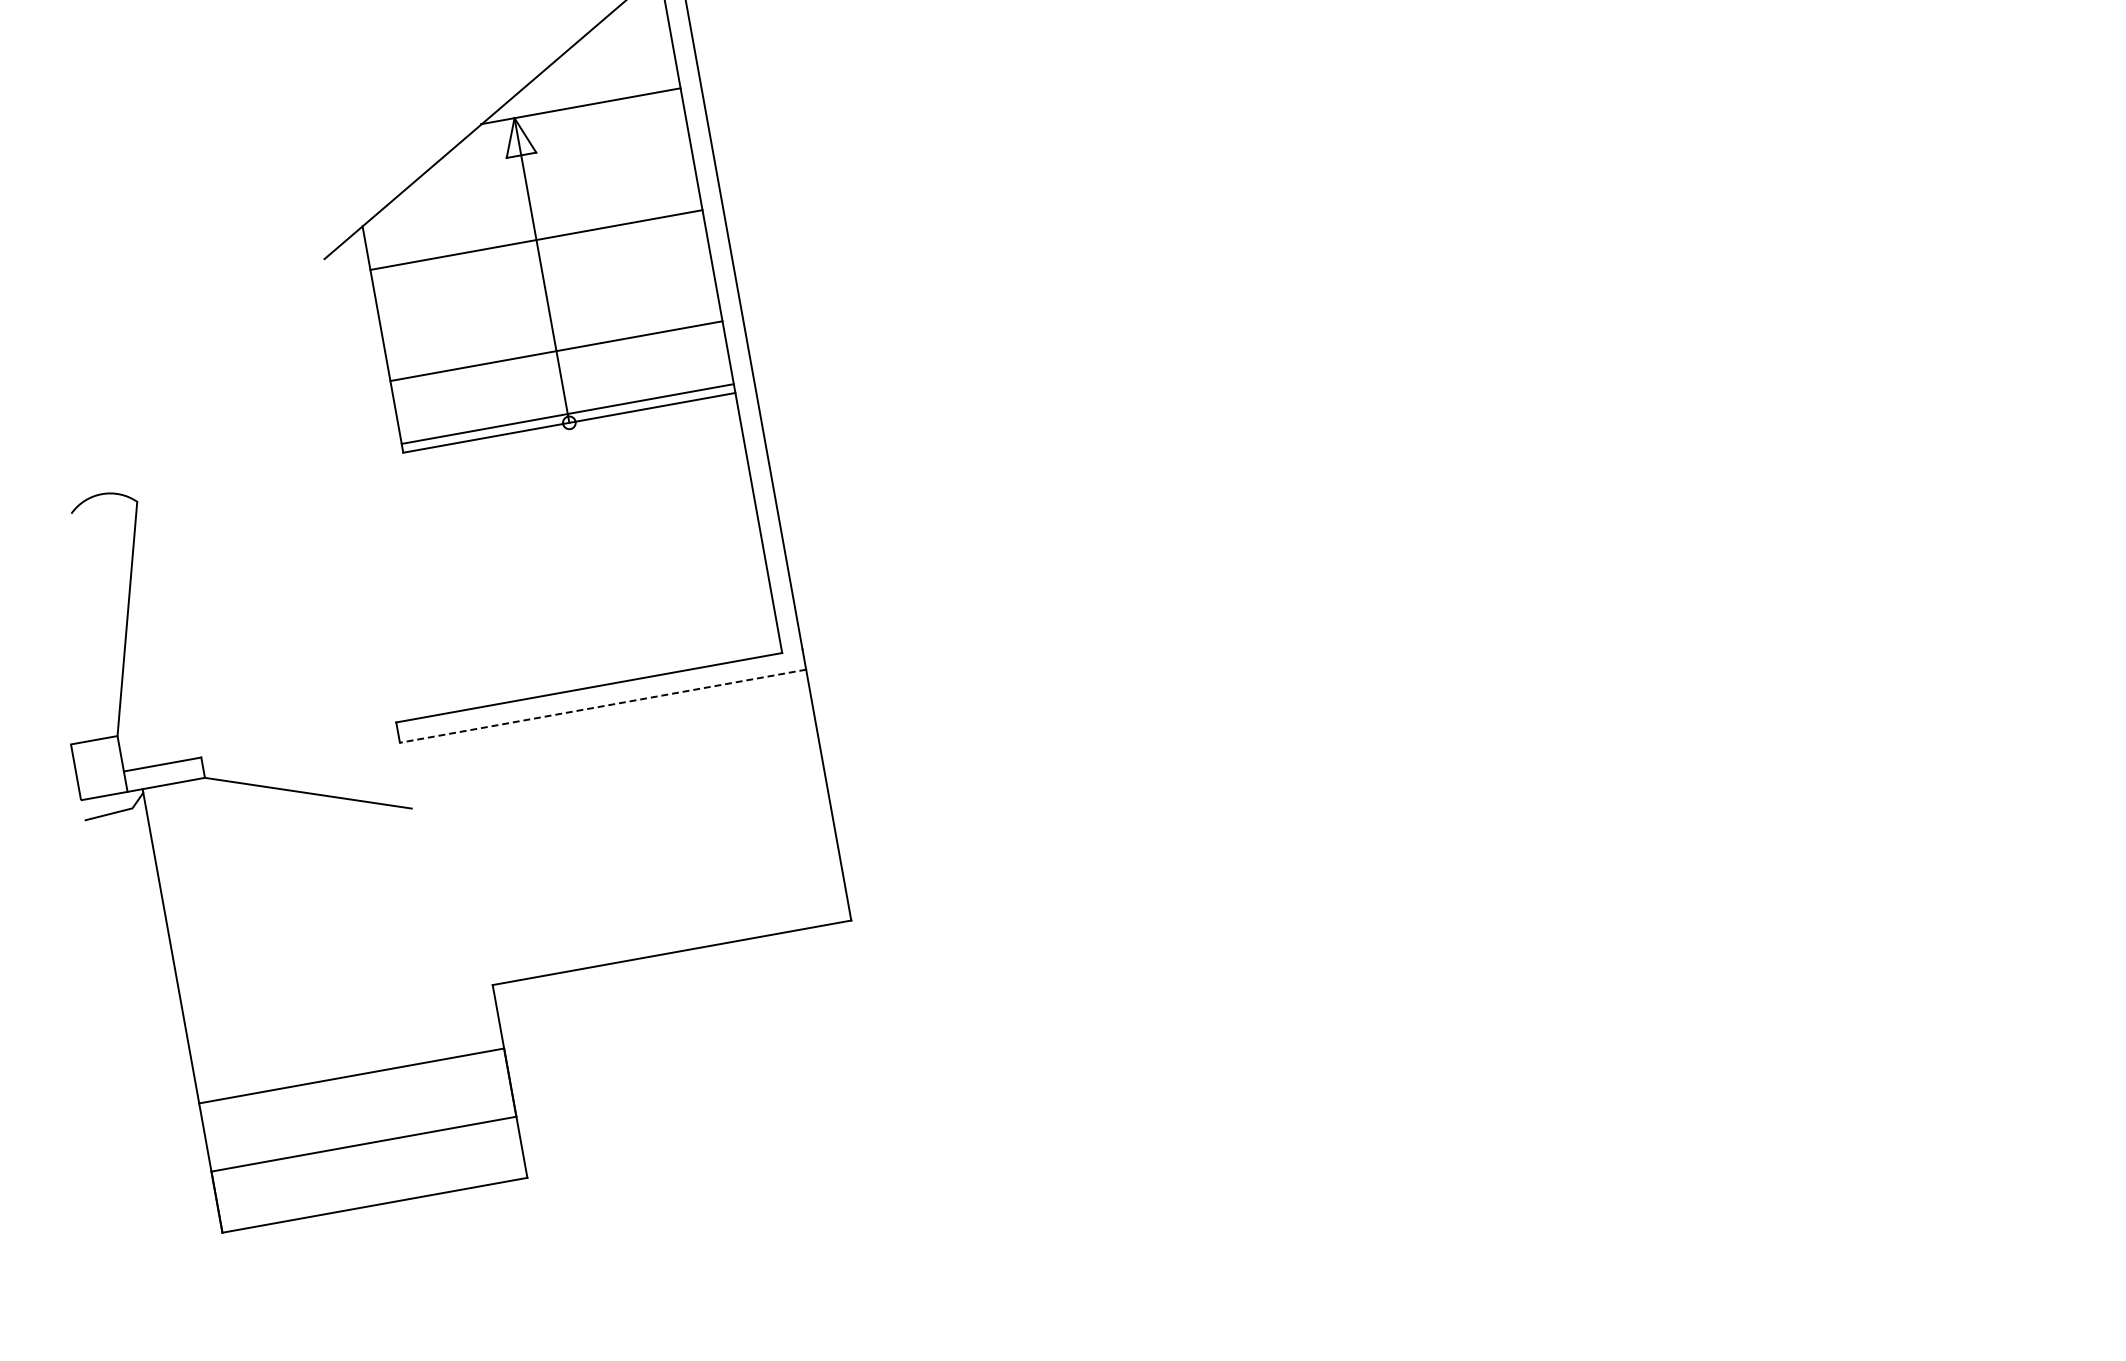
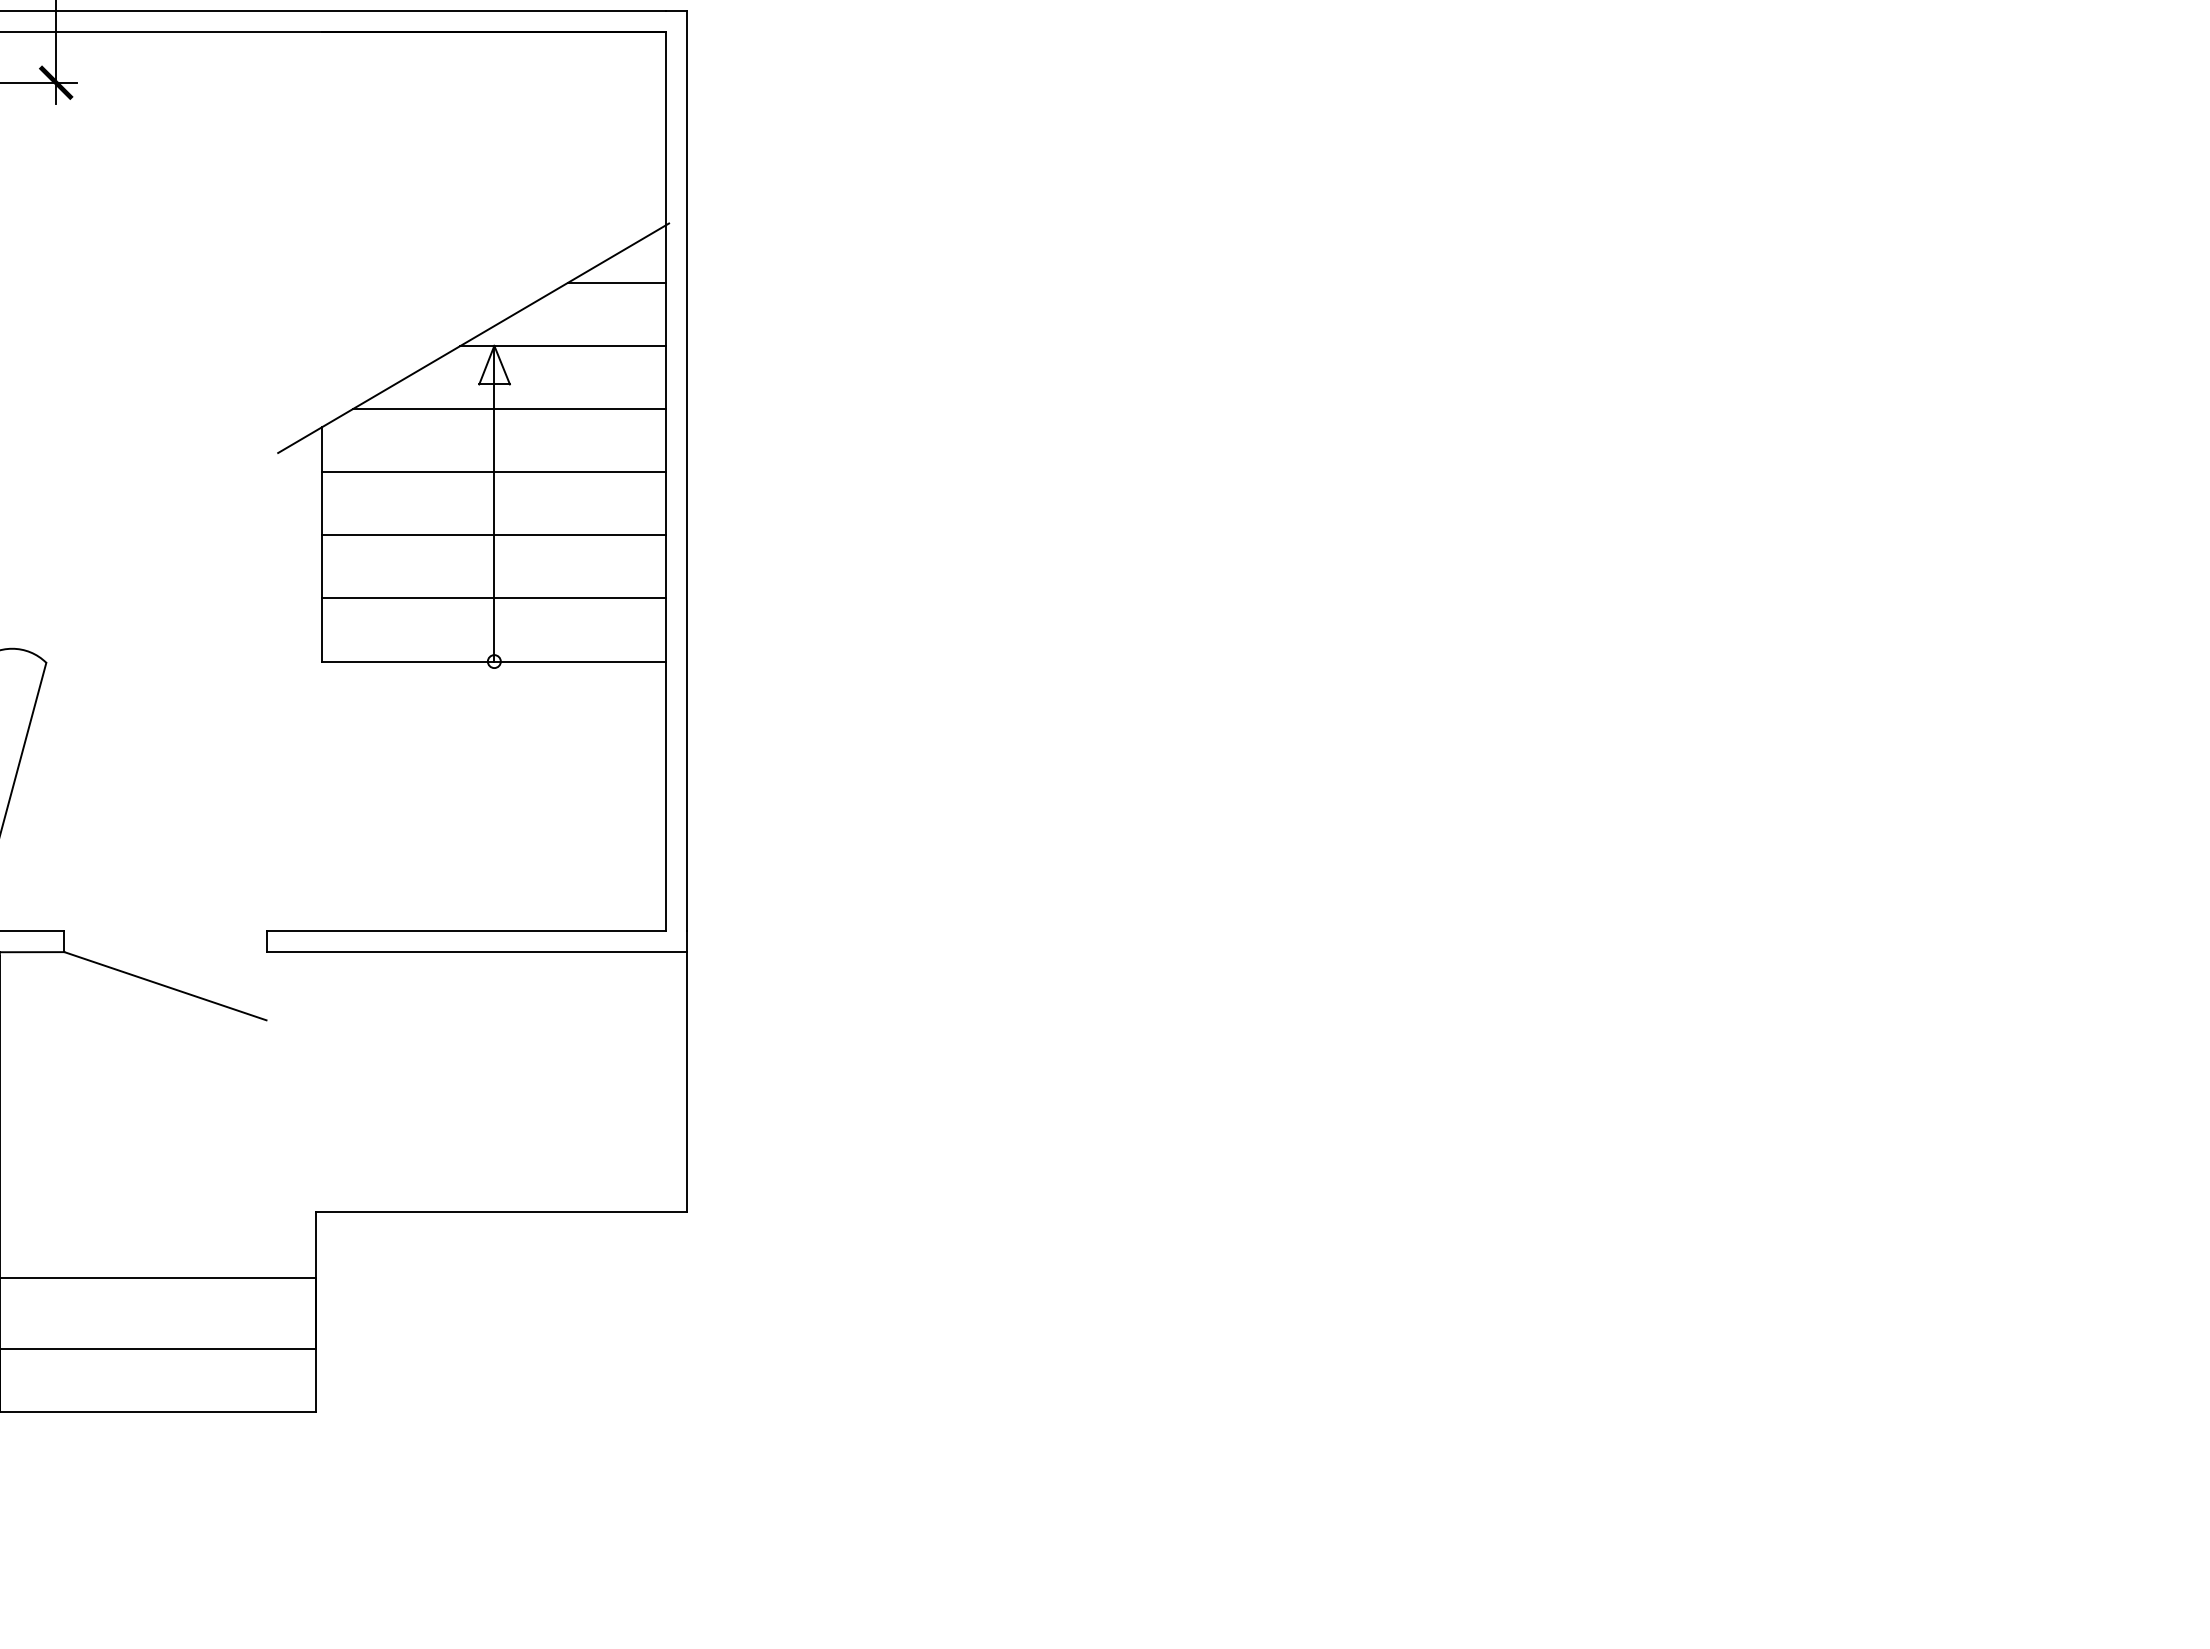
line: (621, 35) -> (616, 282), added
line: (540, 176) -> (509, 409), added
line: (556, 351) -> (494, 535), moved
line: (567, 414) -> (494, 598), moved
line: (602, 706) -> (476, 952), dashed -> solid

